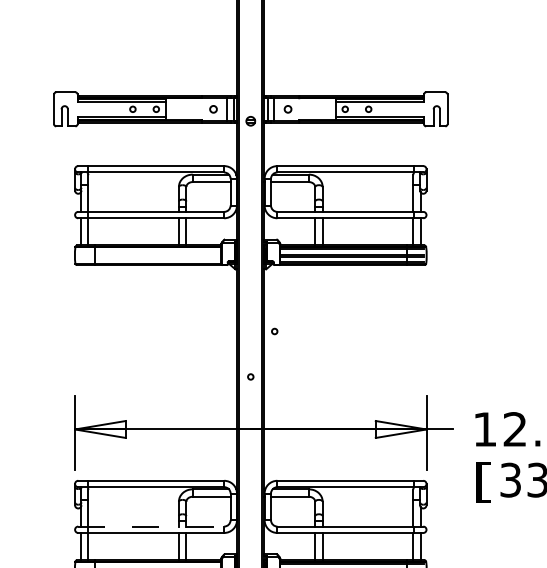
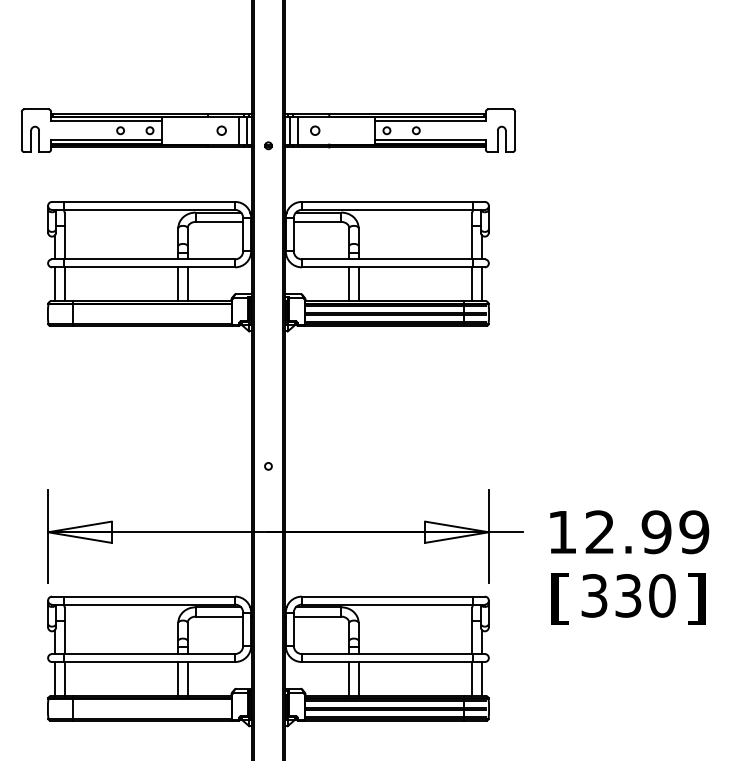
part: (250, 121) -> (268, 145), size x0.62
circle: (274, 331) -> (298, 409), removed
line: (151, 526) -> (143, 654), dashed -> solid

